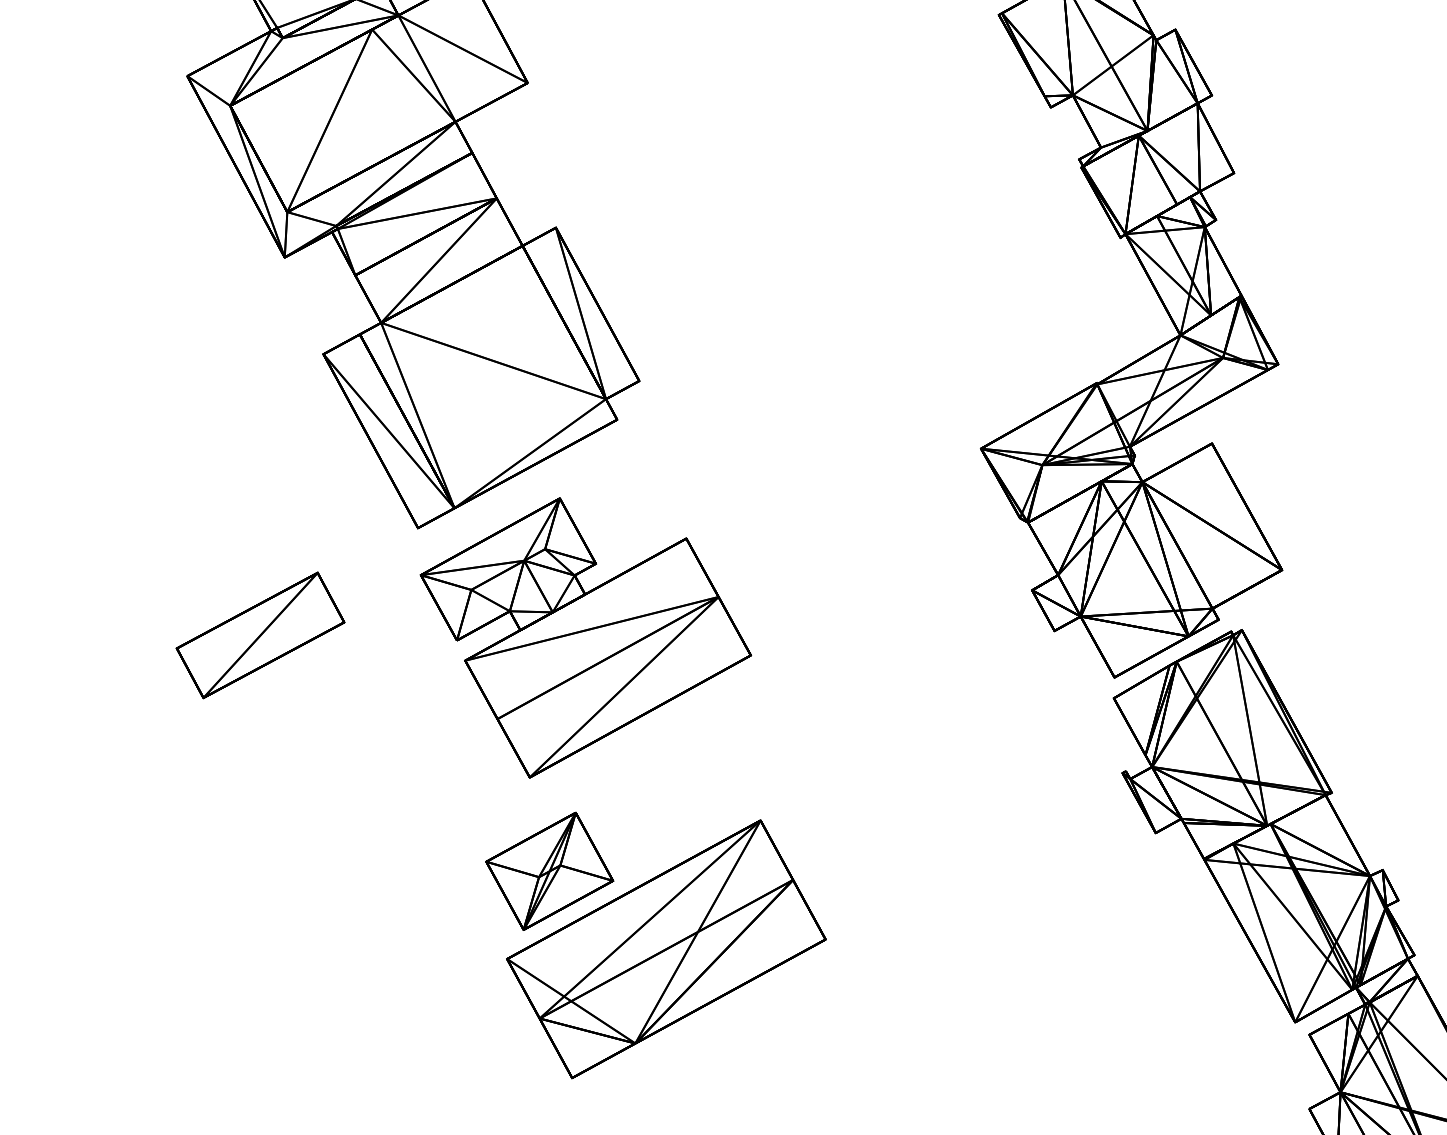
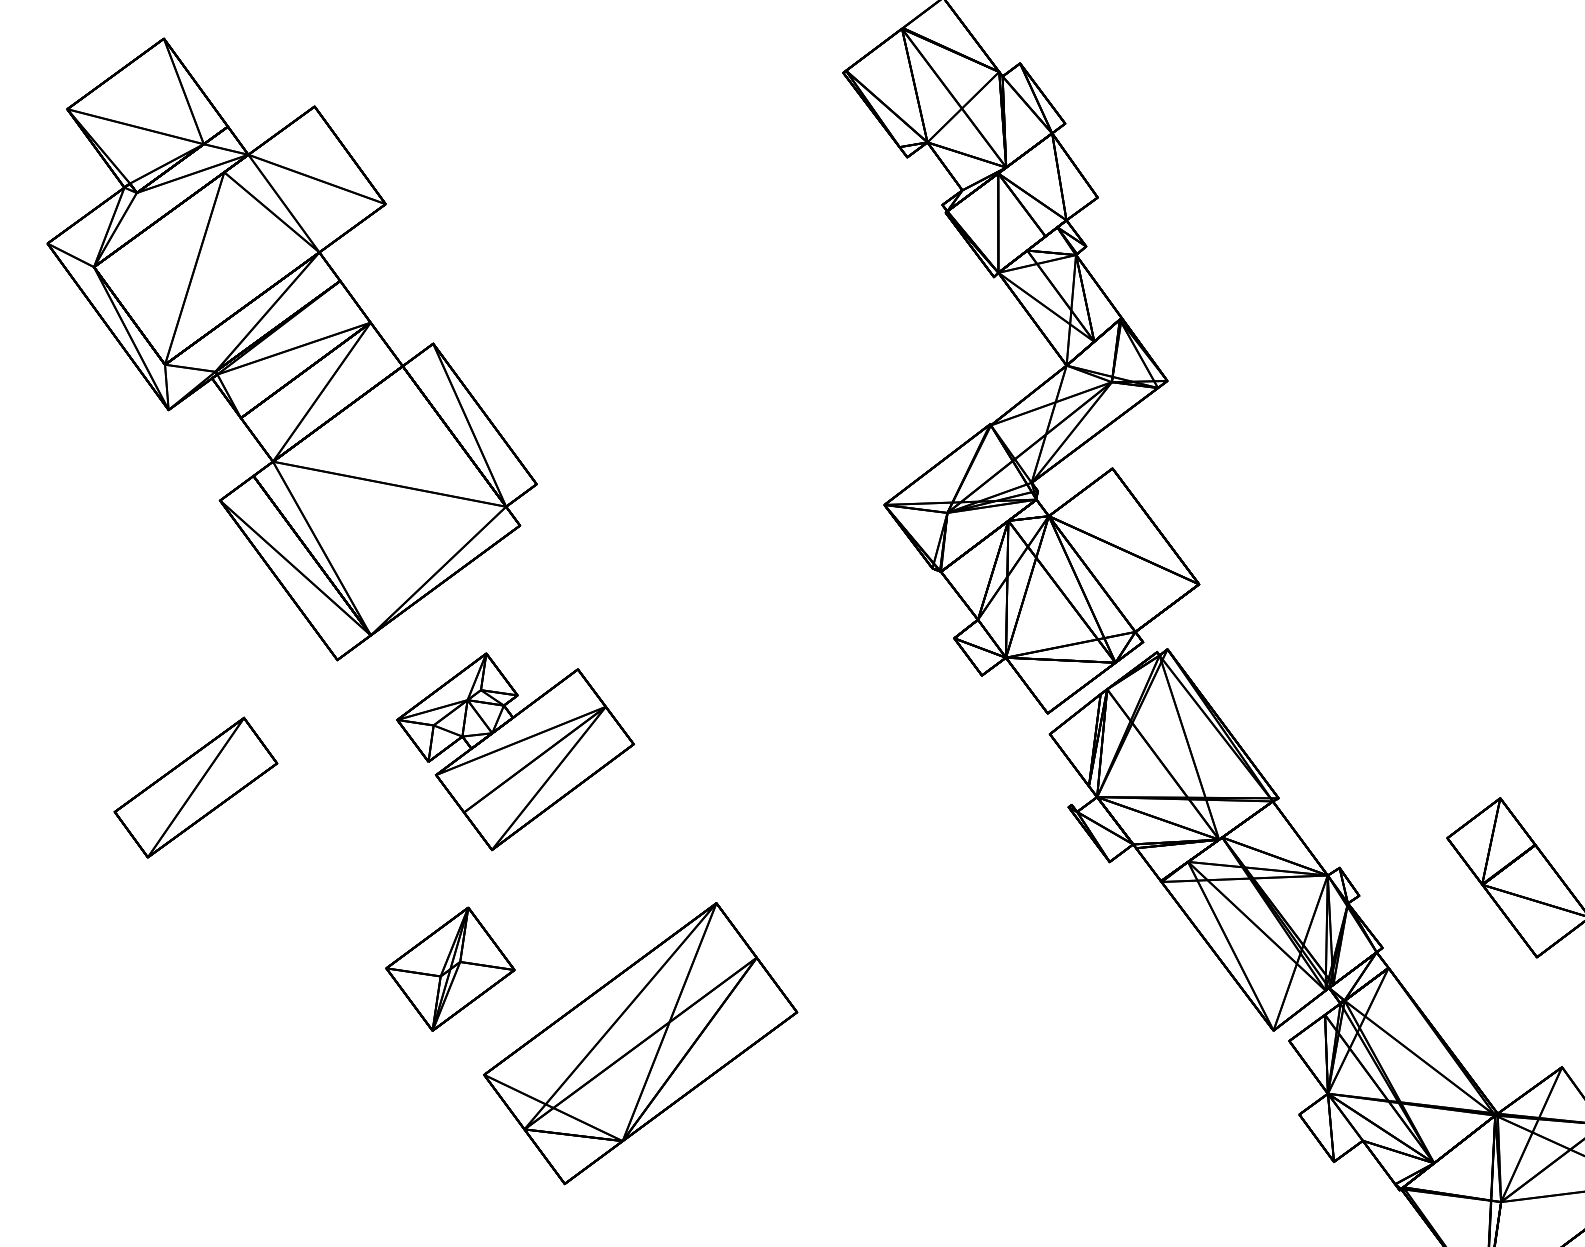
part: (582, 642) -> (515, 751), size x0.7
part: (549, 870) -> (450, 968), moved

